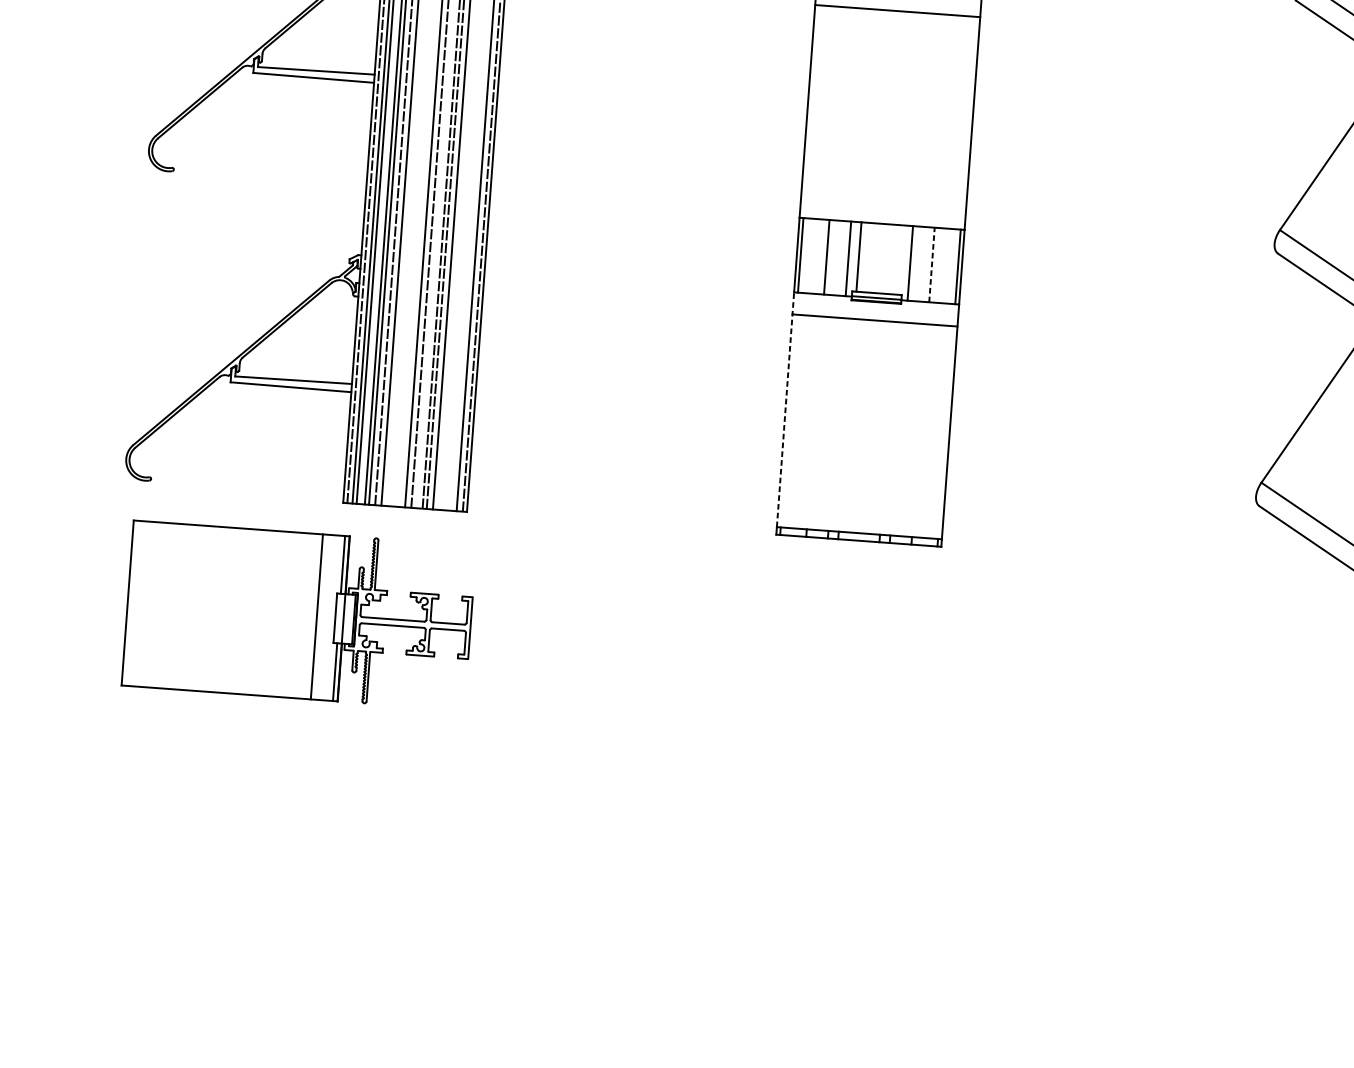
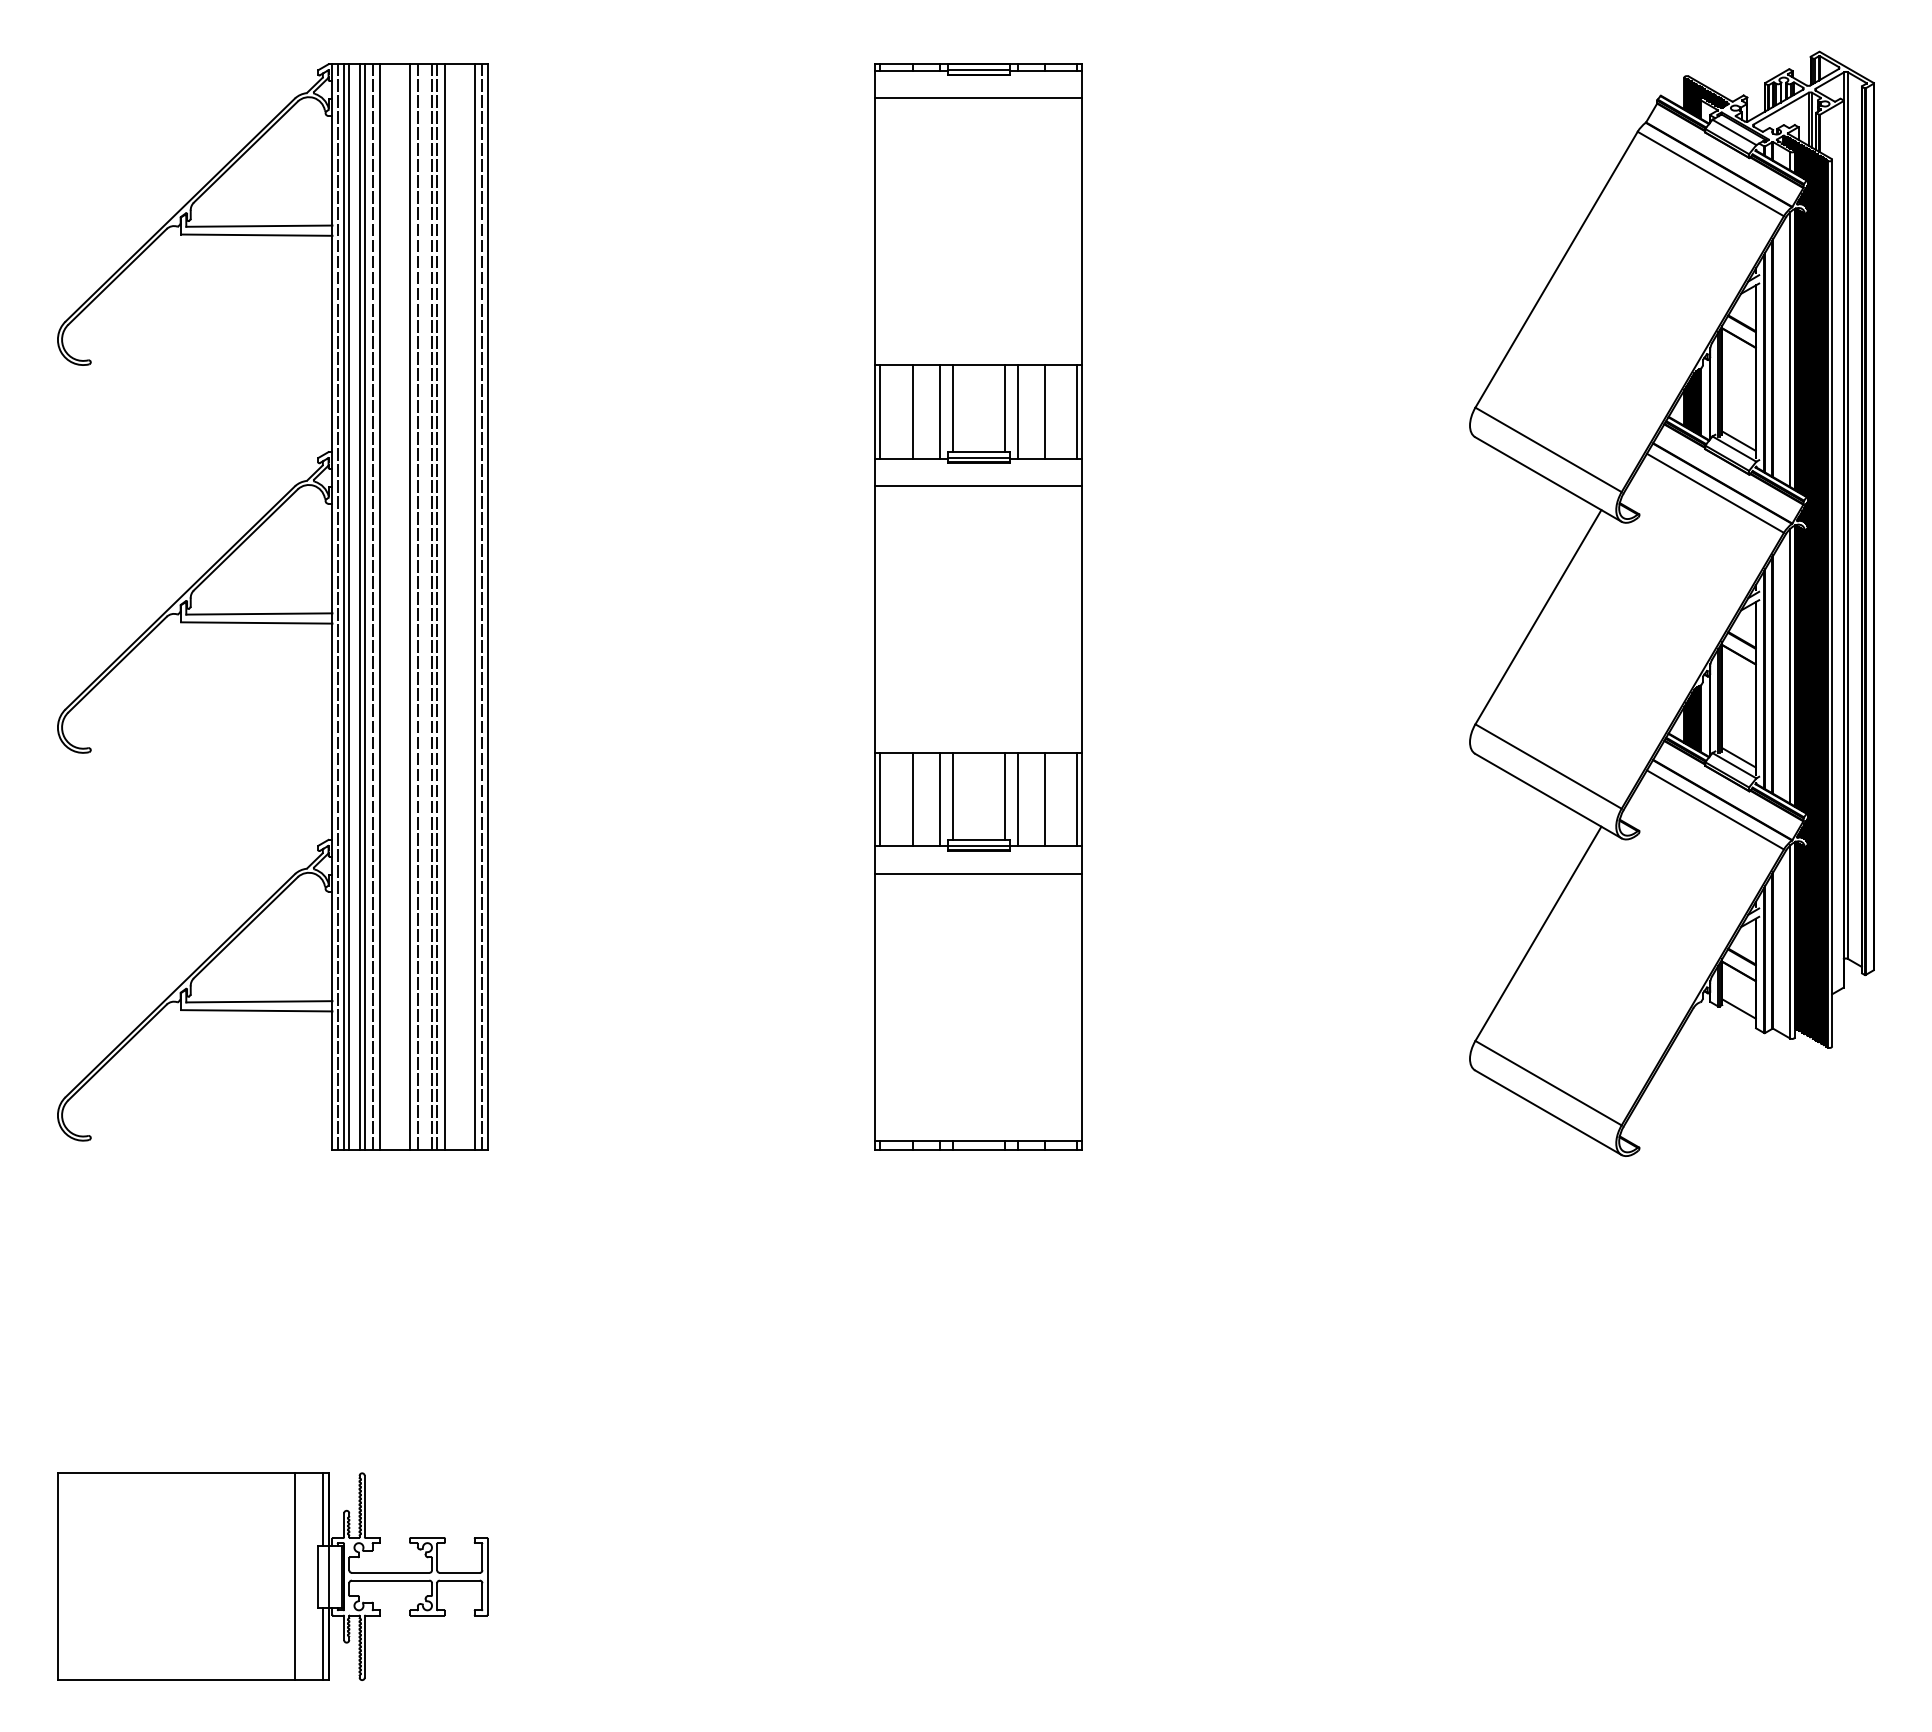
line: (900, 259) -> (1004, 795), added
line: (931, 264) -> (1044, 799), dashed -> solid
line: (785, 409) -> (875, 993), dashed -> solid
part: (298, 615) -> (272, 1576), moved

